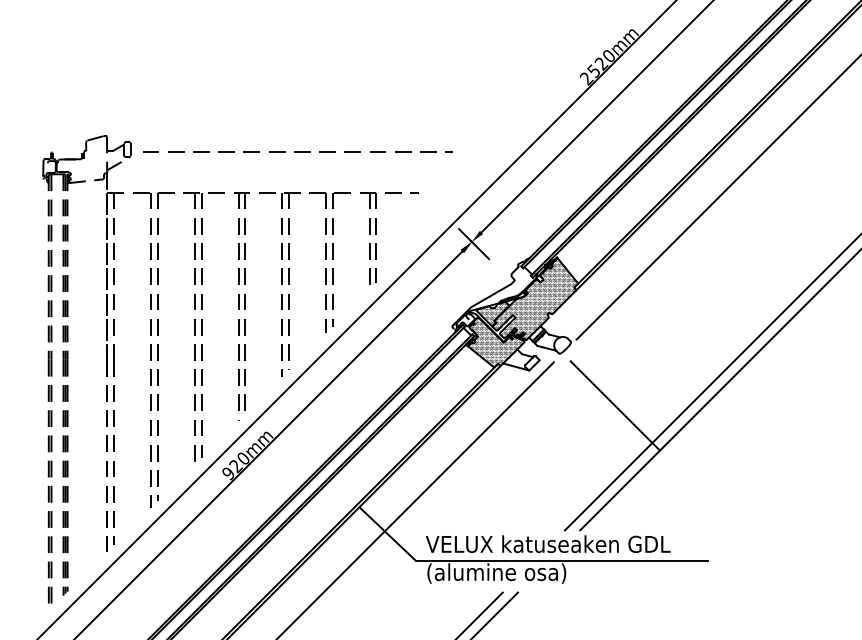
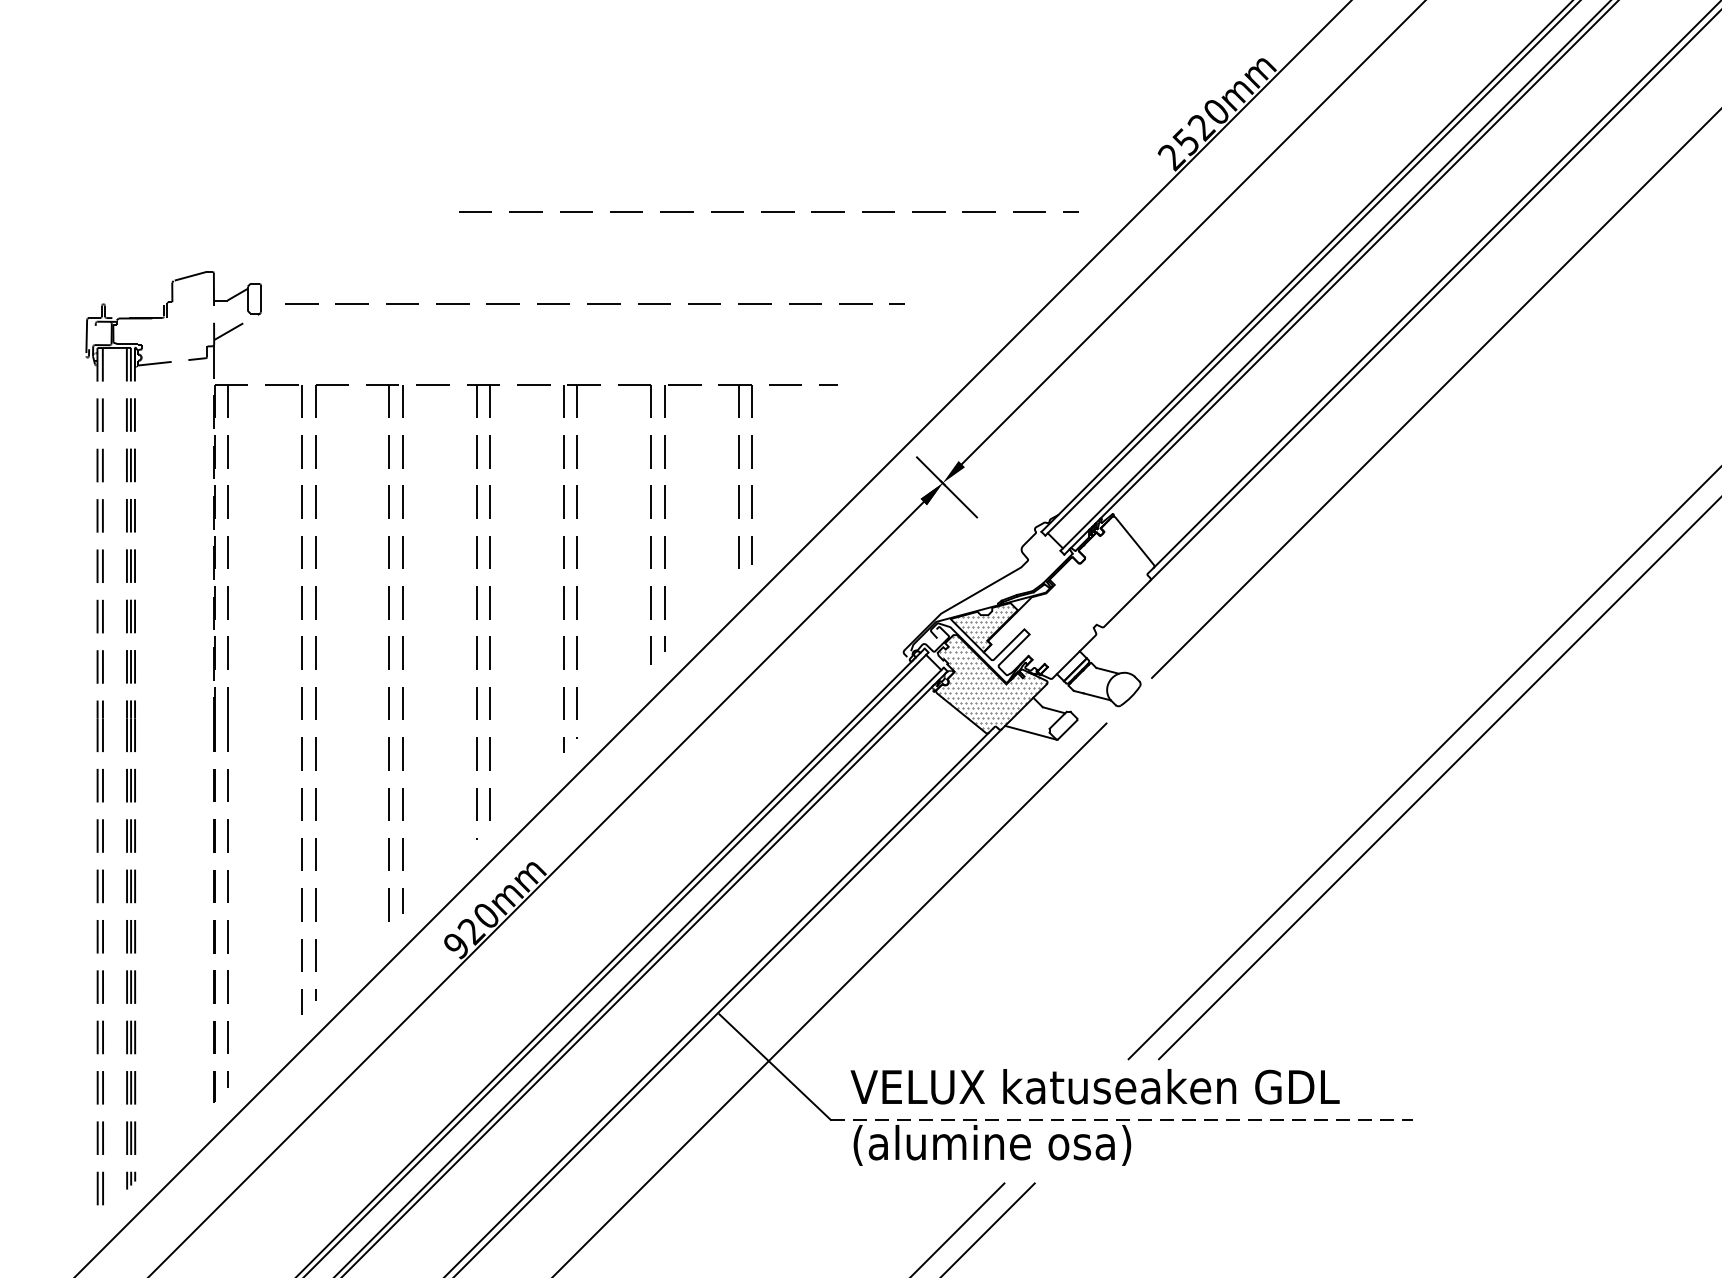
line: (384, 105) -> (768, 210), added
hatch: (534, 300) -> (1067, 600), removed
line: (614, 405) -> (1227, 809), removed
line: (561, 560) -> (1121, 1119), solid -> dashed

